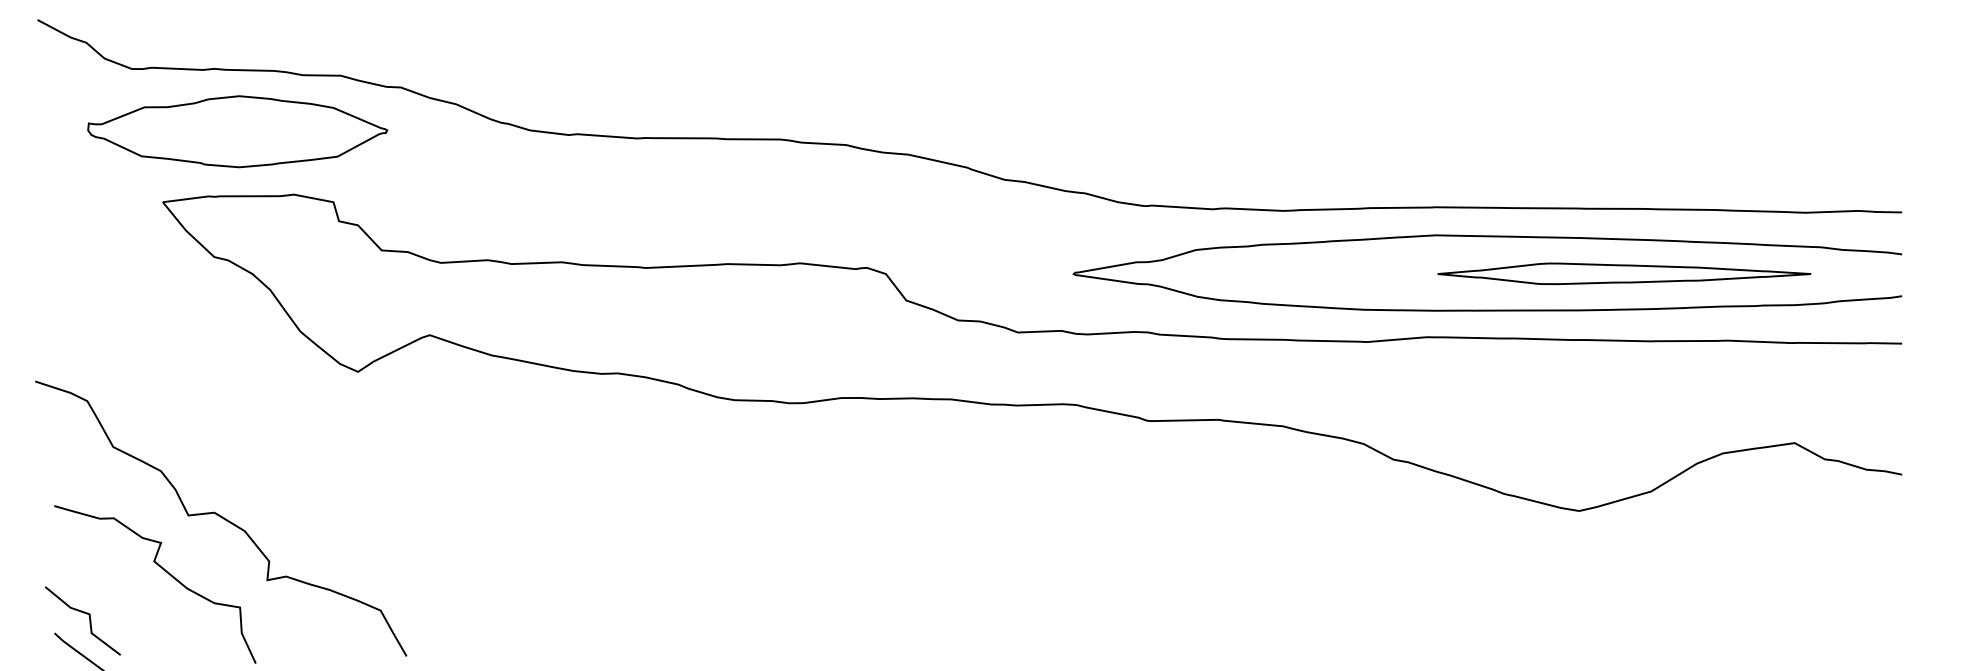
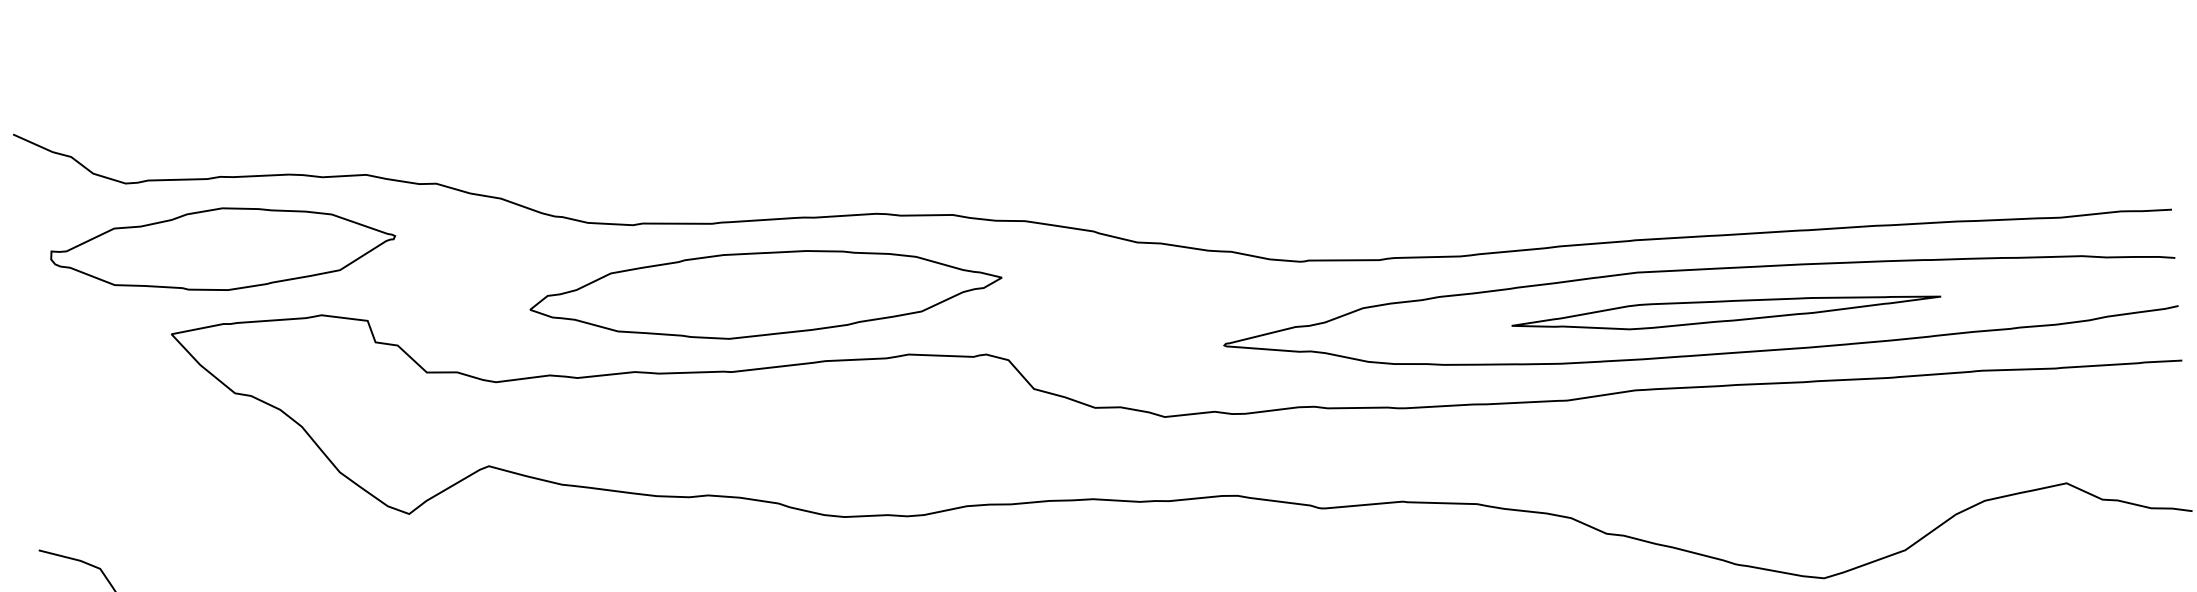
part: (237, 131) -> (223, 249), moved
part: (679, 202) -> (765, 294), added
part: (1624, 273) -> (1726, 310), moved

